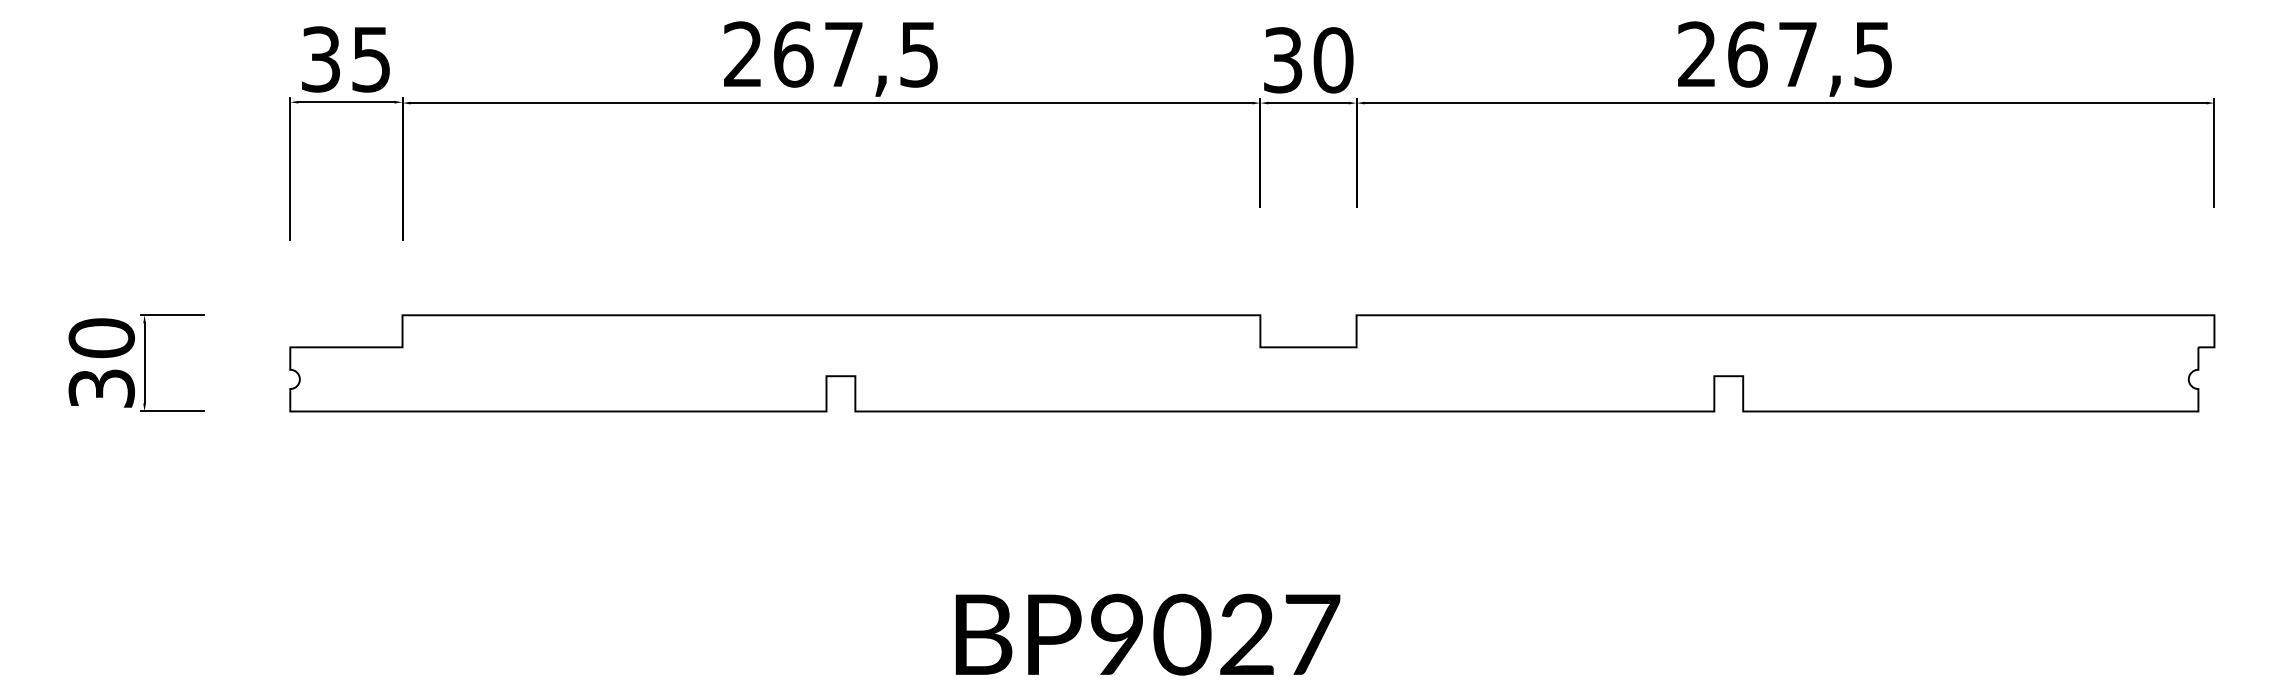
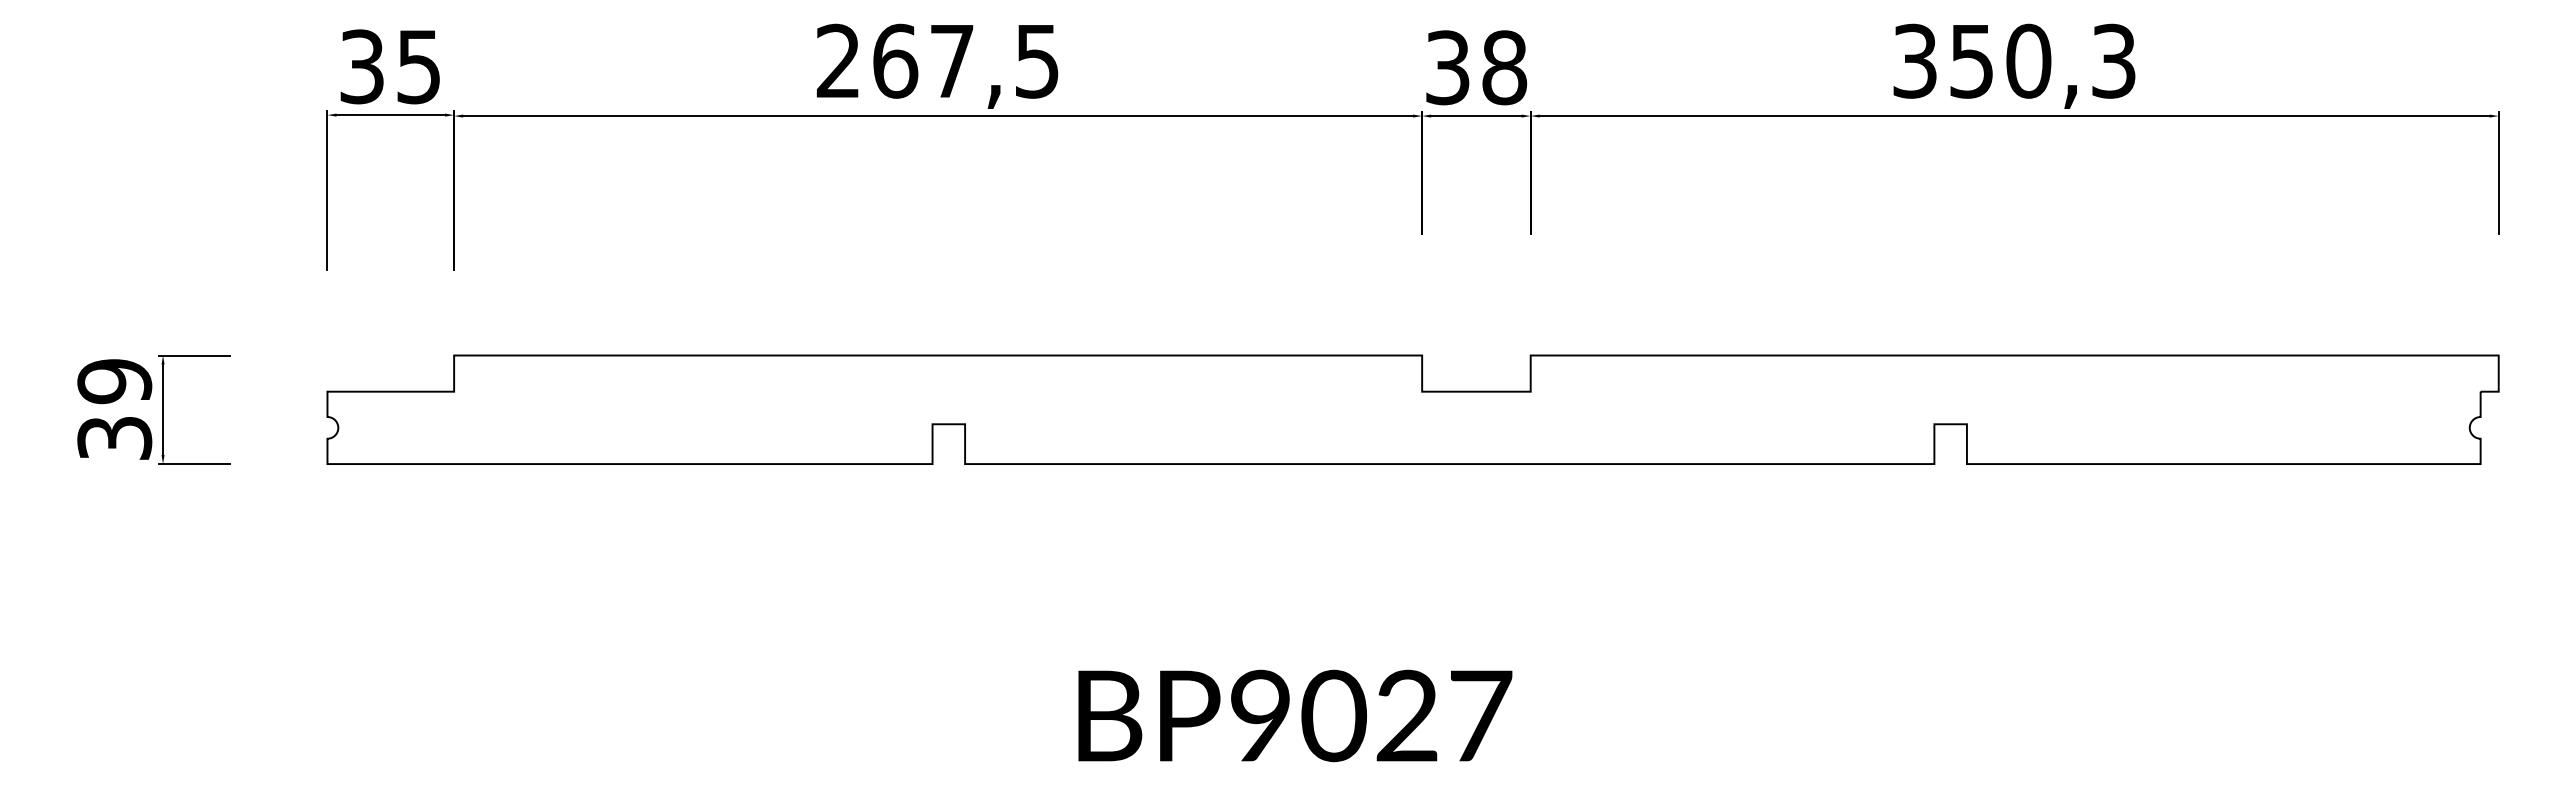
text: (1785, 53) -> (2014, 60), 267,5 -> 350,3
text: (1333, 60) -> (1504, 67), 30 -> 38
text: (101, 338) -> (114, 381), 30 -> 39

